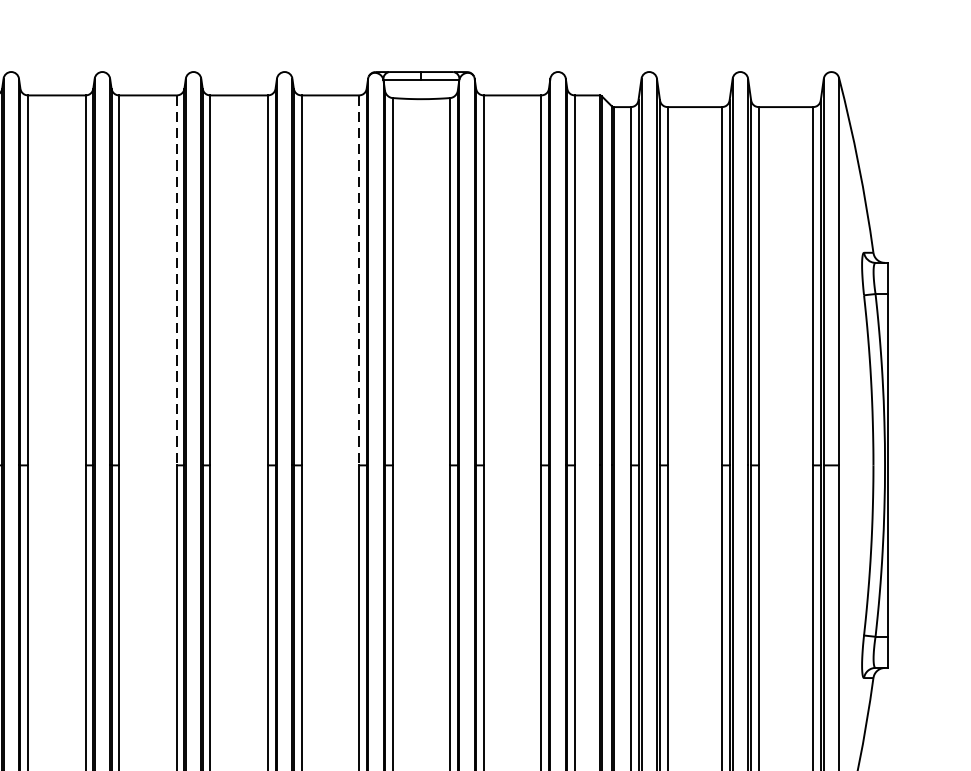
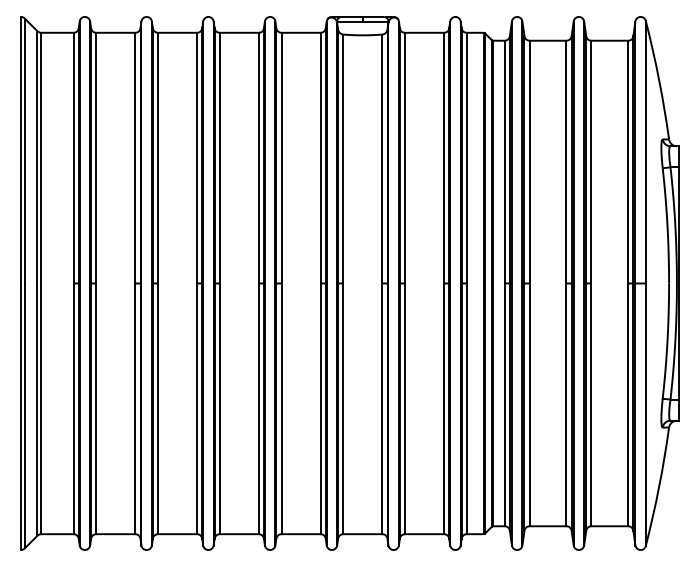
line: (177, 280) -> (197, 158), dashed -> solid
line: (358, 280) -> (320, 158), dashed -> solid

